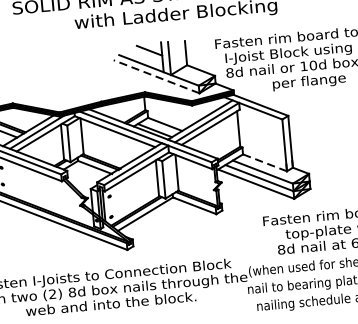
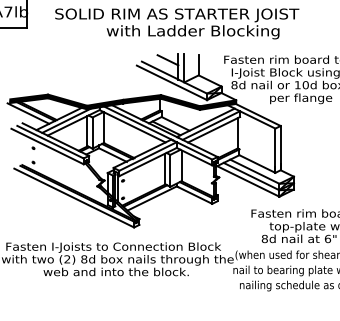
line: (155, 76) -> (171, 82), dashed -> solid
line: (263, 162) -> (256, 163), dashed -> solid

